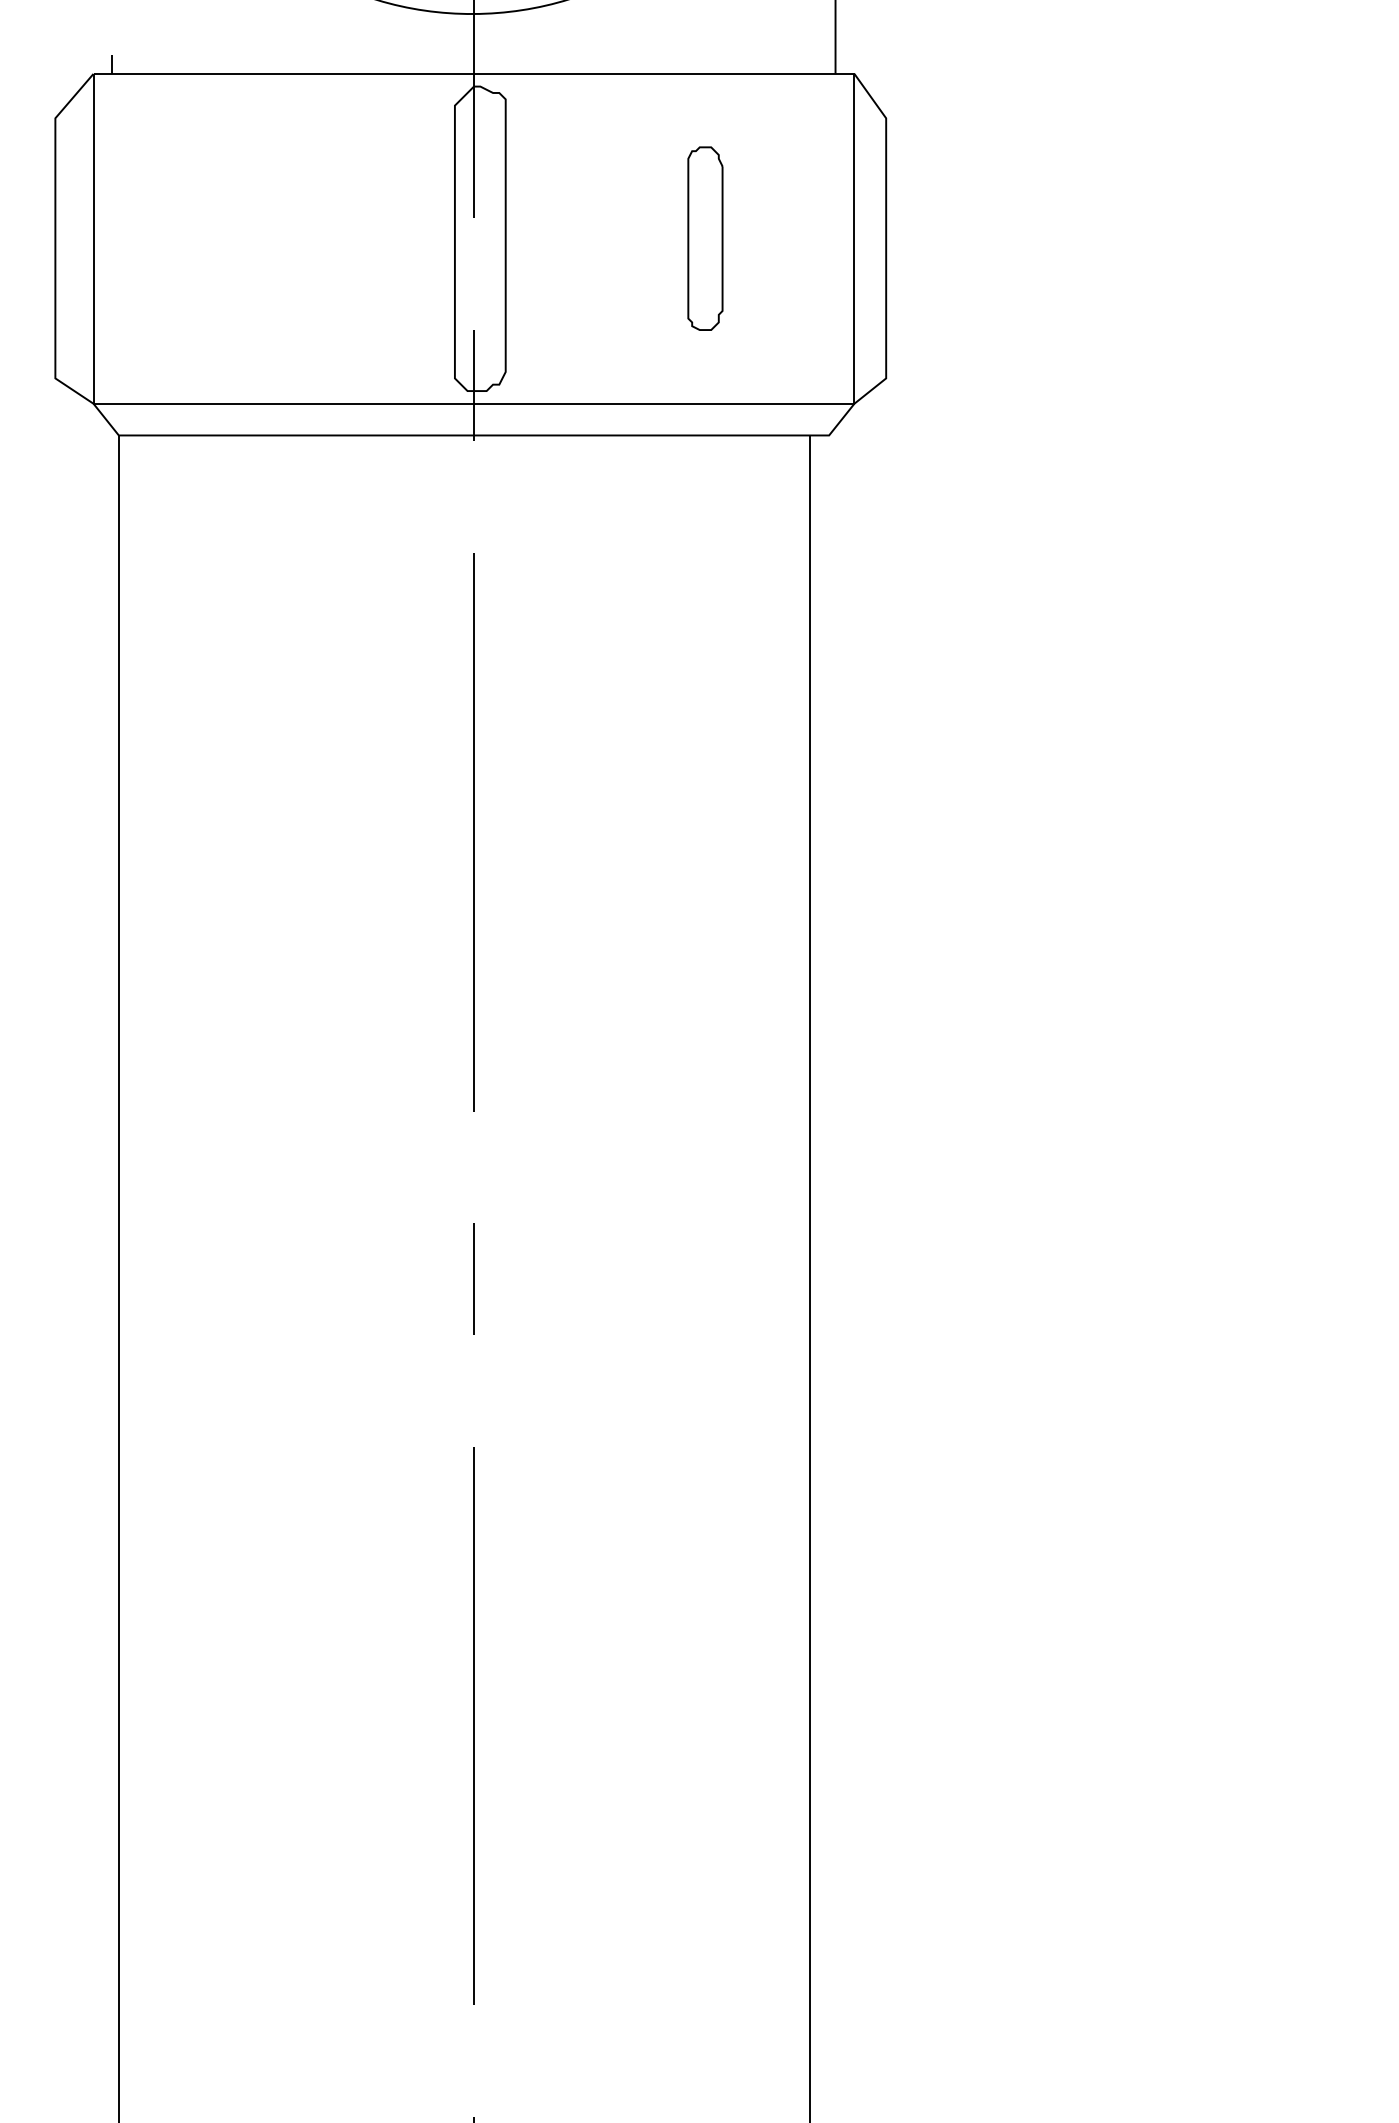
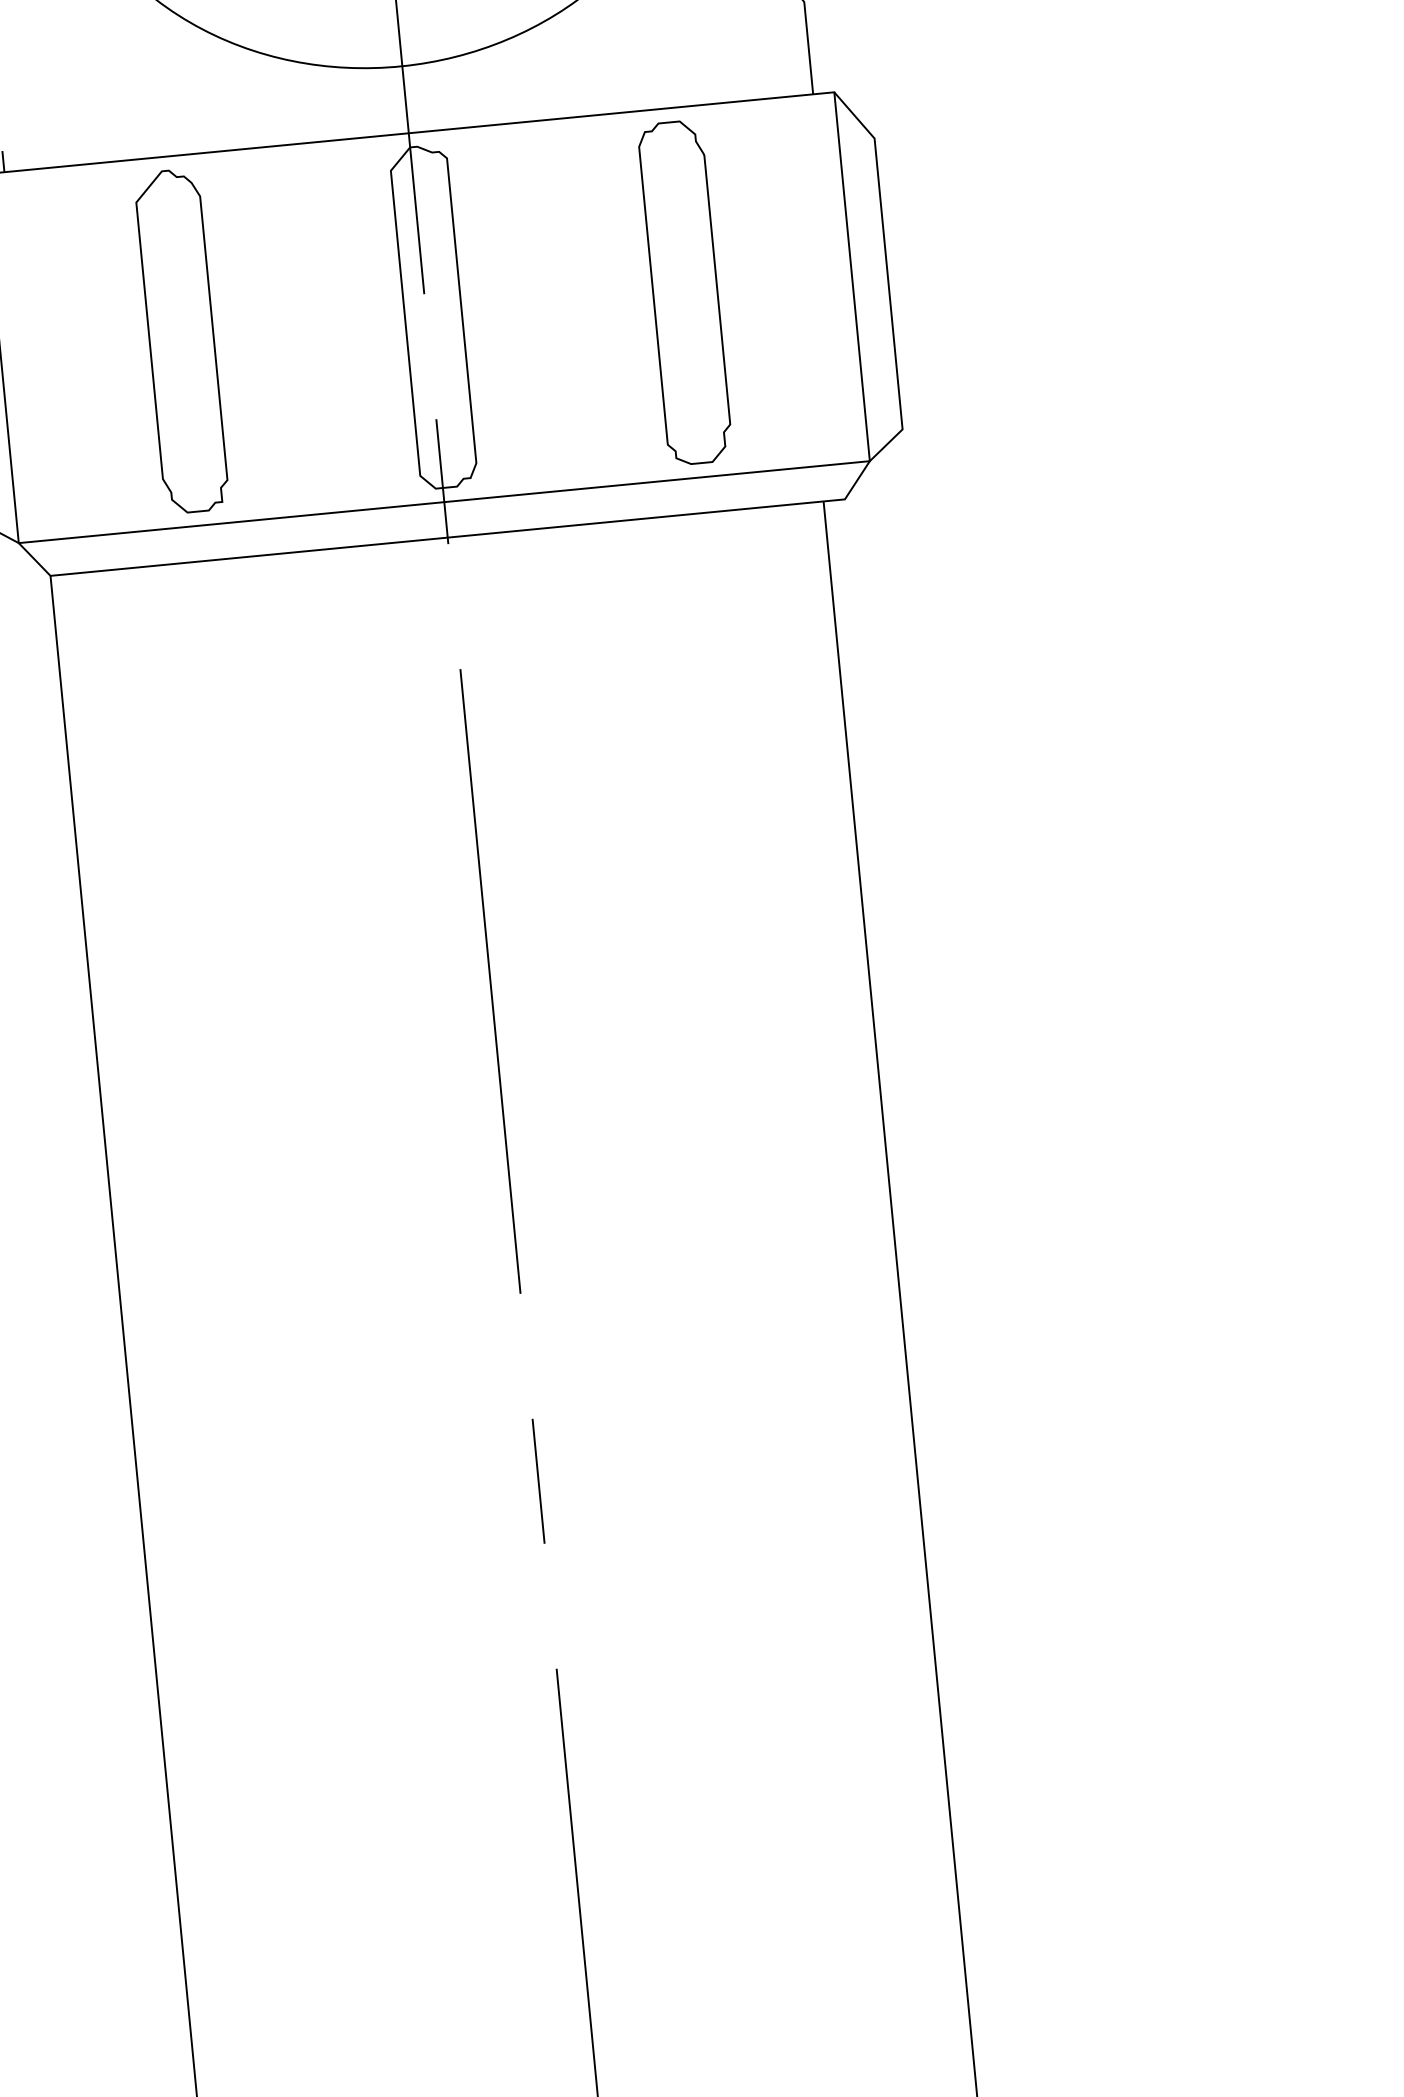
part: (254, 238) -> (181, 340), added
part: (705, 238) -> (685, 292), size x1.67

